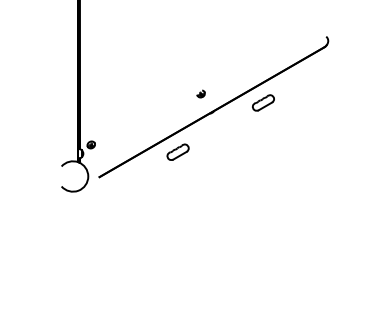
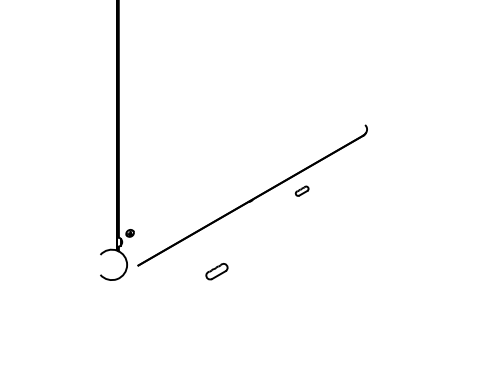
part: (200, 94) -> (239, 182), removed
part: (262, 102) -> (301, 190), size x0.6
part: (177, 152) -> (216, 271), moved

